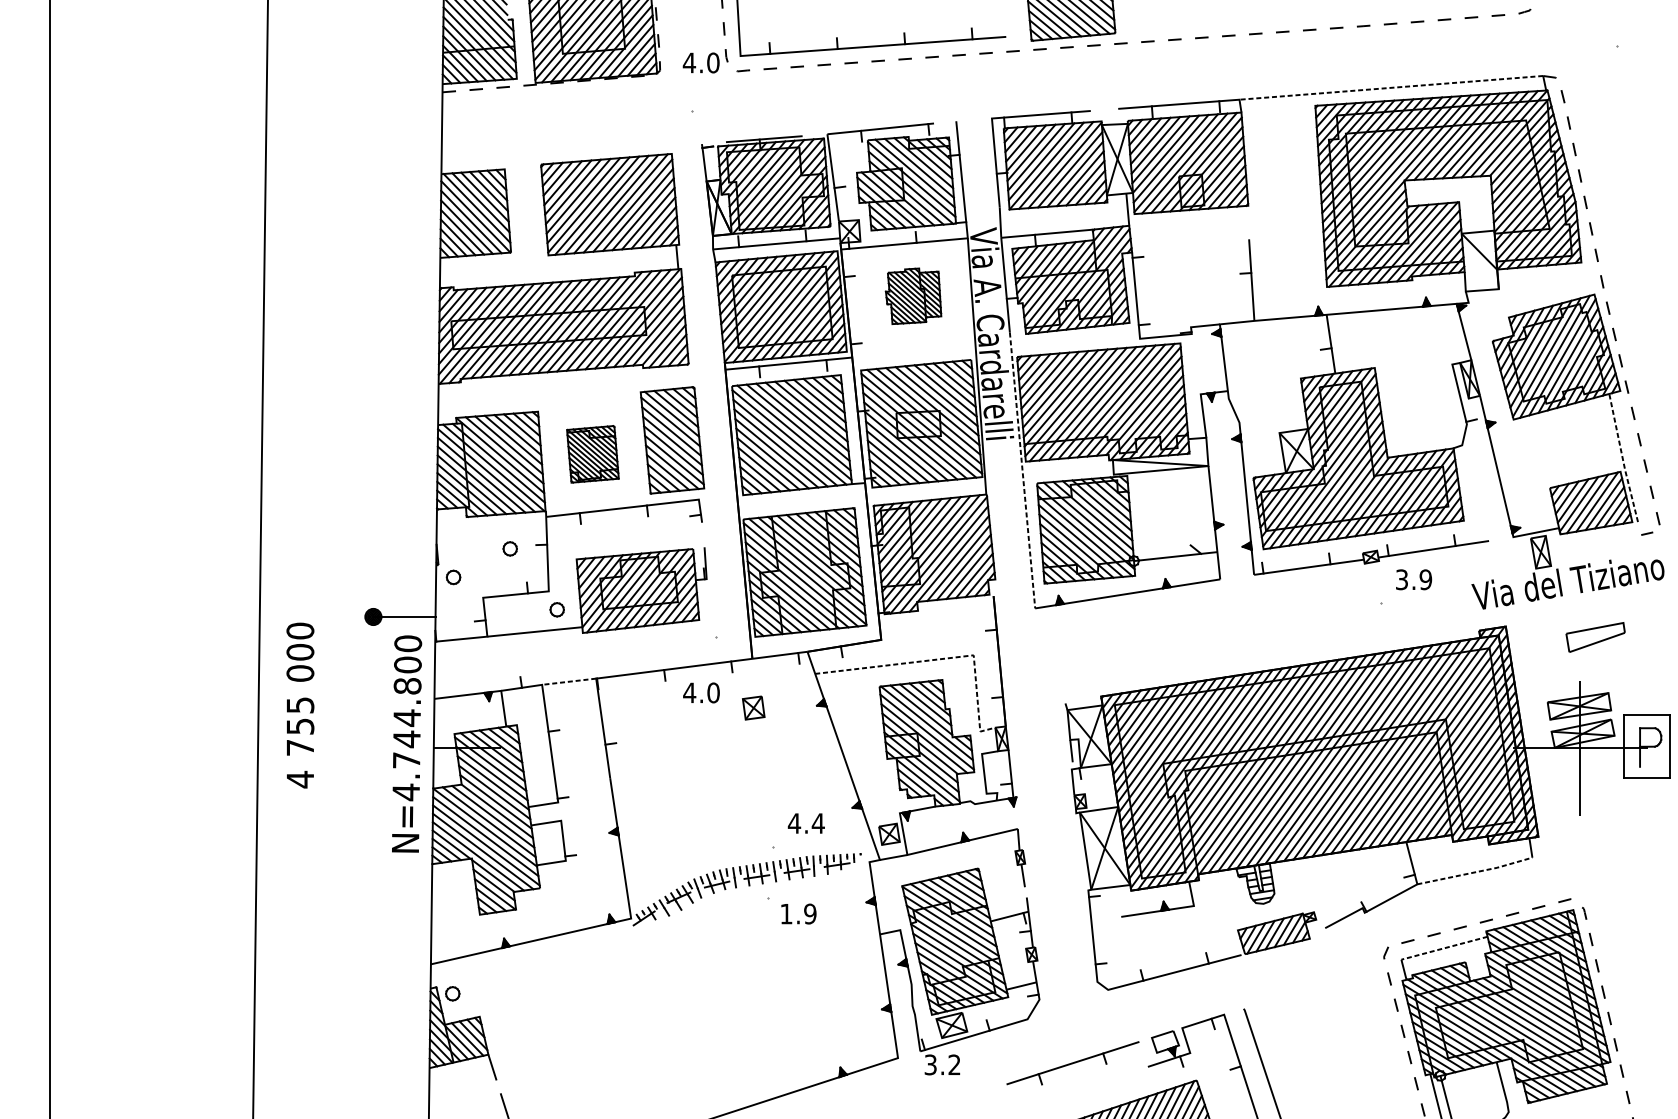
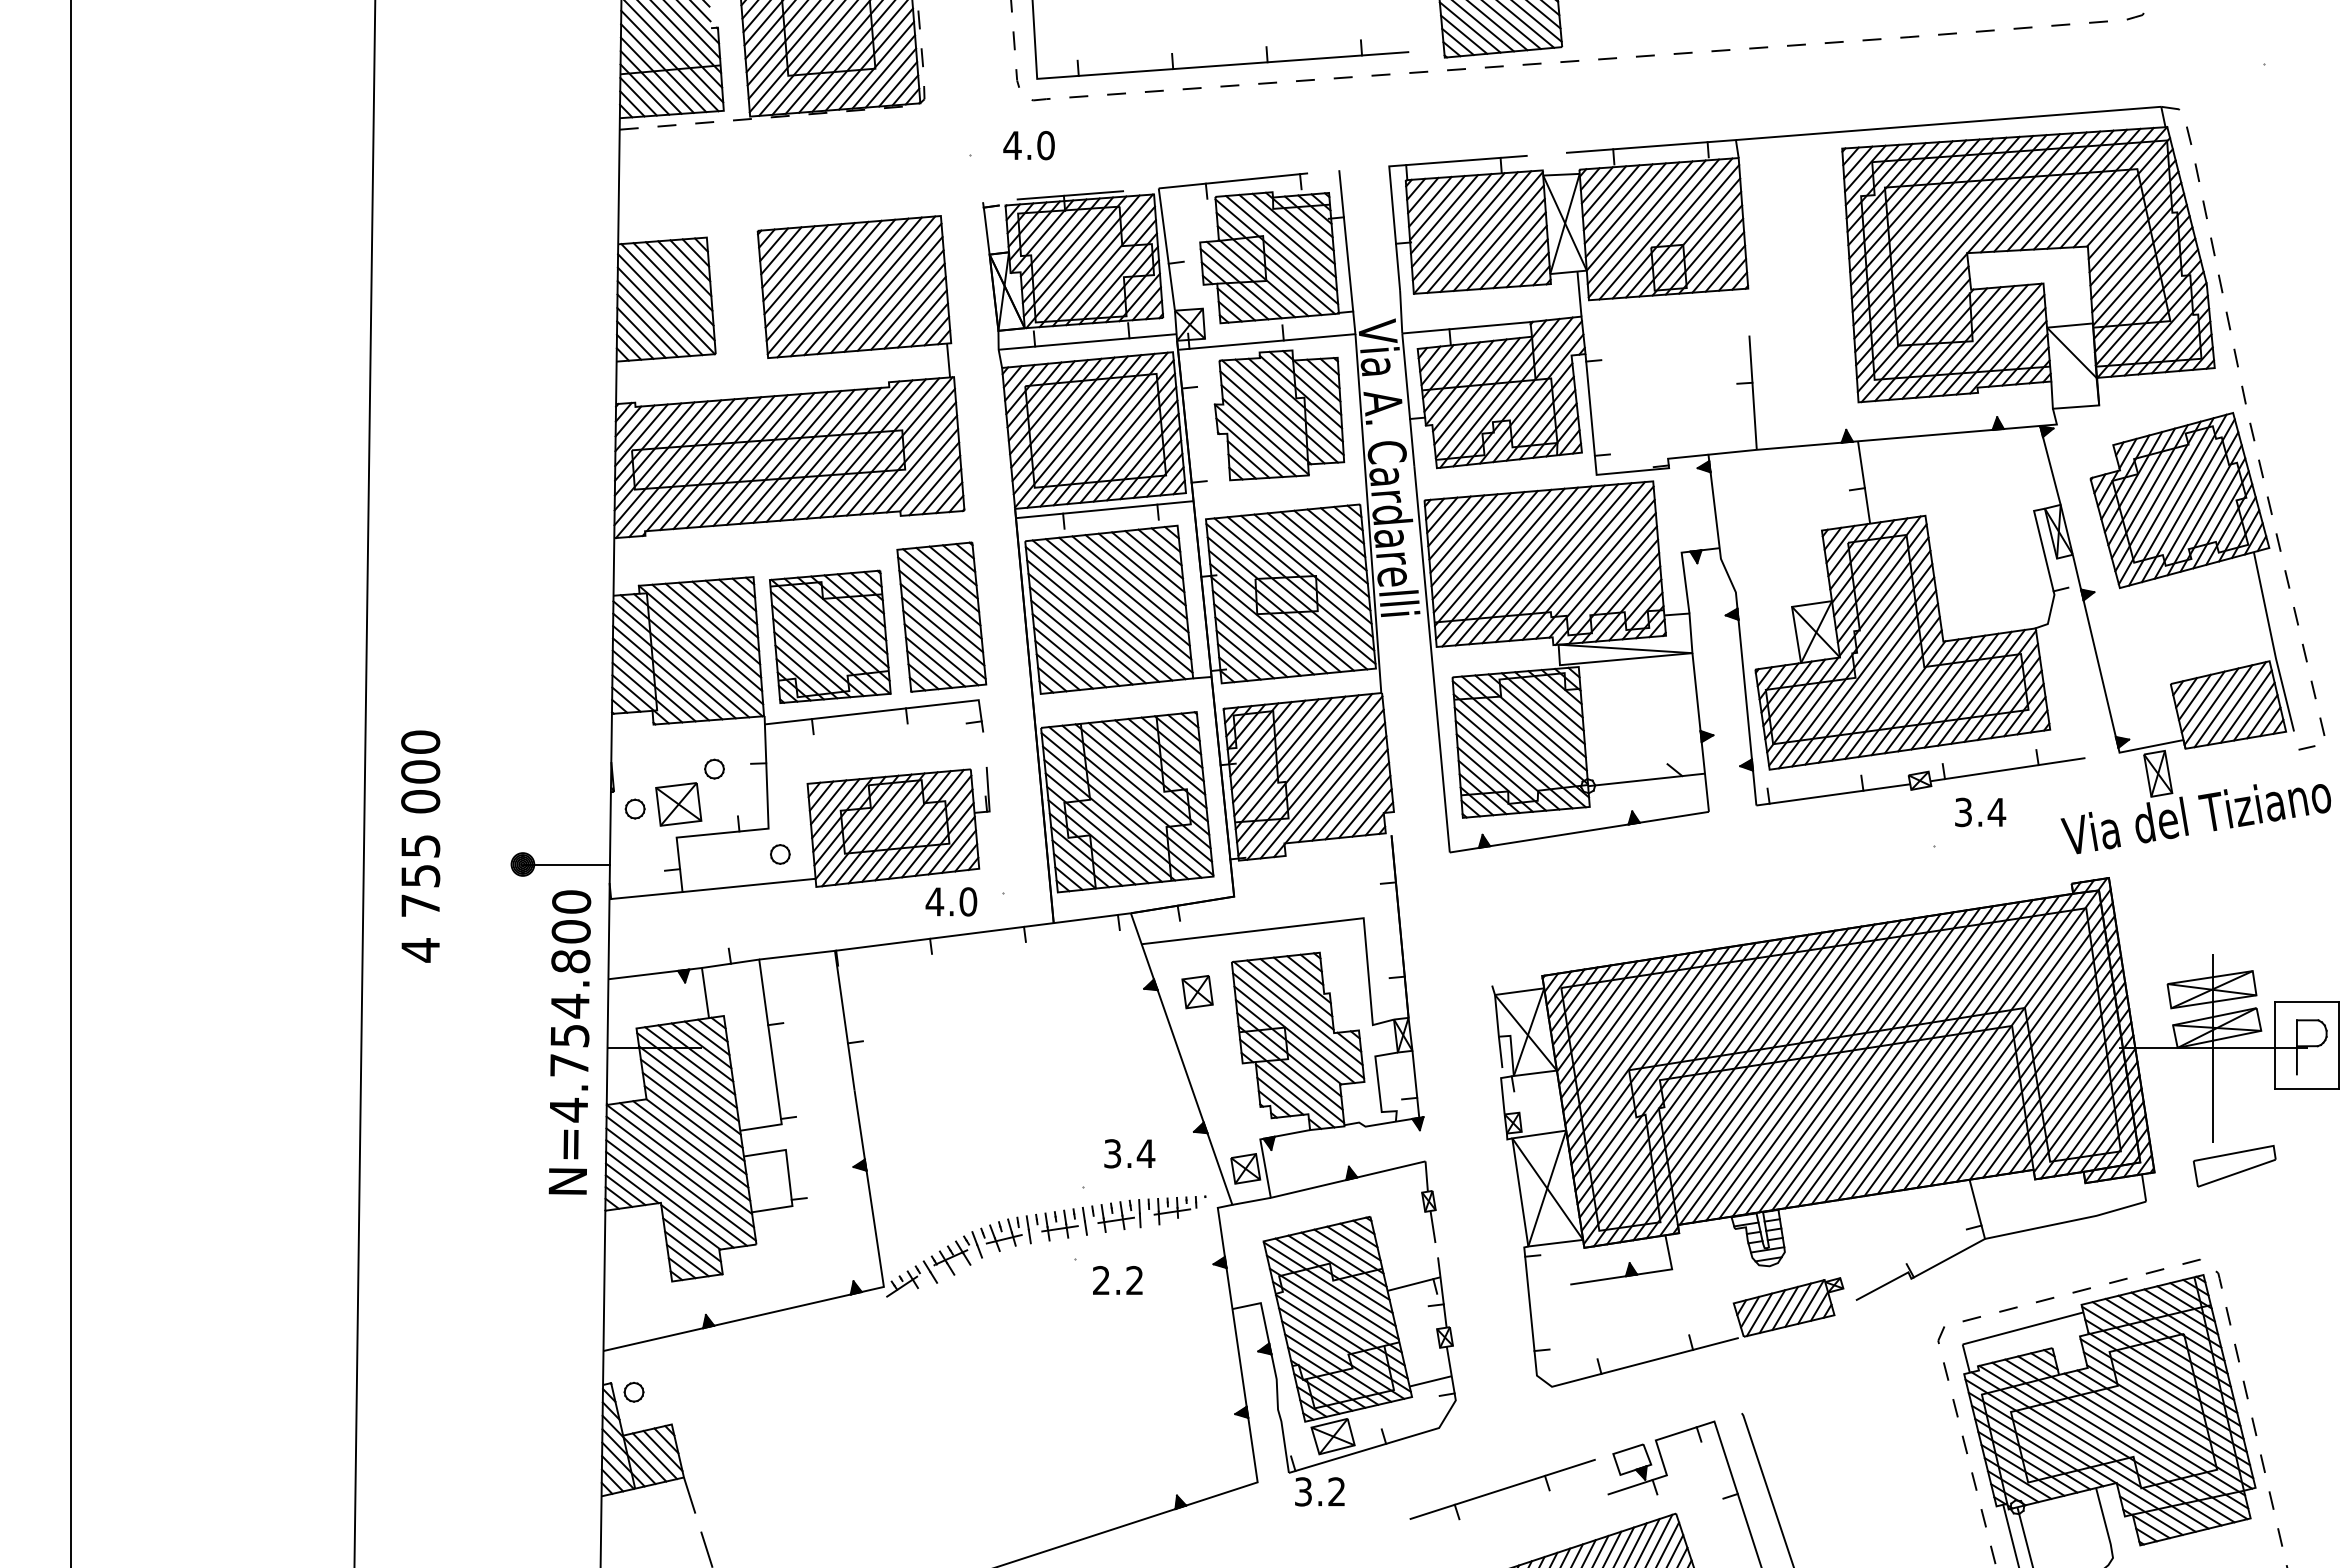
text: (700, 62) -> (1028, 145), moved
line: (1391, 87) -> (1948, 123), dashed -> solid
part: (913, 296) -> (1279, 415), size x1.67
part: (593, 454) -> (830, 636), size x1.67
line: (1622, 458) -> (2272, 642), dashed -> solid
line: (1022, 470) -> (1432, 659), dashed -> solid
part: (484, 574) -> (678, 804), added
text: (1425, 579) -> (1996, 812), 3.9 -> 3.4
part: (1595, 637) -> (2234, 1166), moved
line: (941, 659) -> (1318, 923), dashed -> solid
line: (568, 681) -> (796, 955), dashed -> solid
text: (701, 692) -> (951, 901), moved
text: (300, 705) -> (420, 846), moved
part: (753, 708) -> (1197, 992), moved
text: (406, 739) -> (569, 1035), N=4.744.800 -> N=4.754.800
text: (794, 823) -> (1112, 1153), 4.4 -> 3.4
line: (1476, 871) -> (2067, 1221), dashed -> solid
text: (798, 914) -> (1118, 1280), 1.9 -> 2.2
line: (1444, 948) -> (2022, 1328), dashed -> solid

